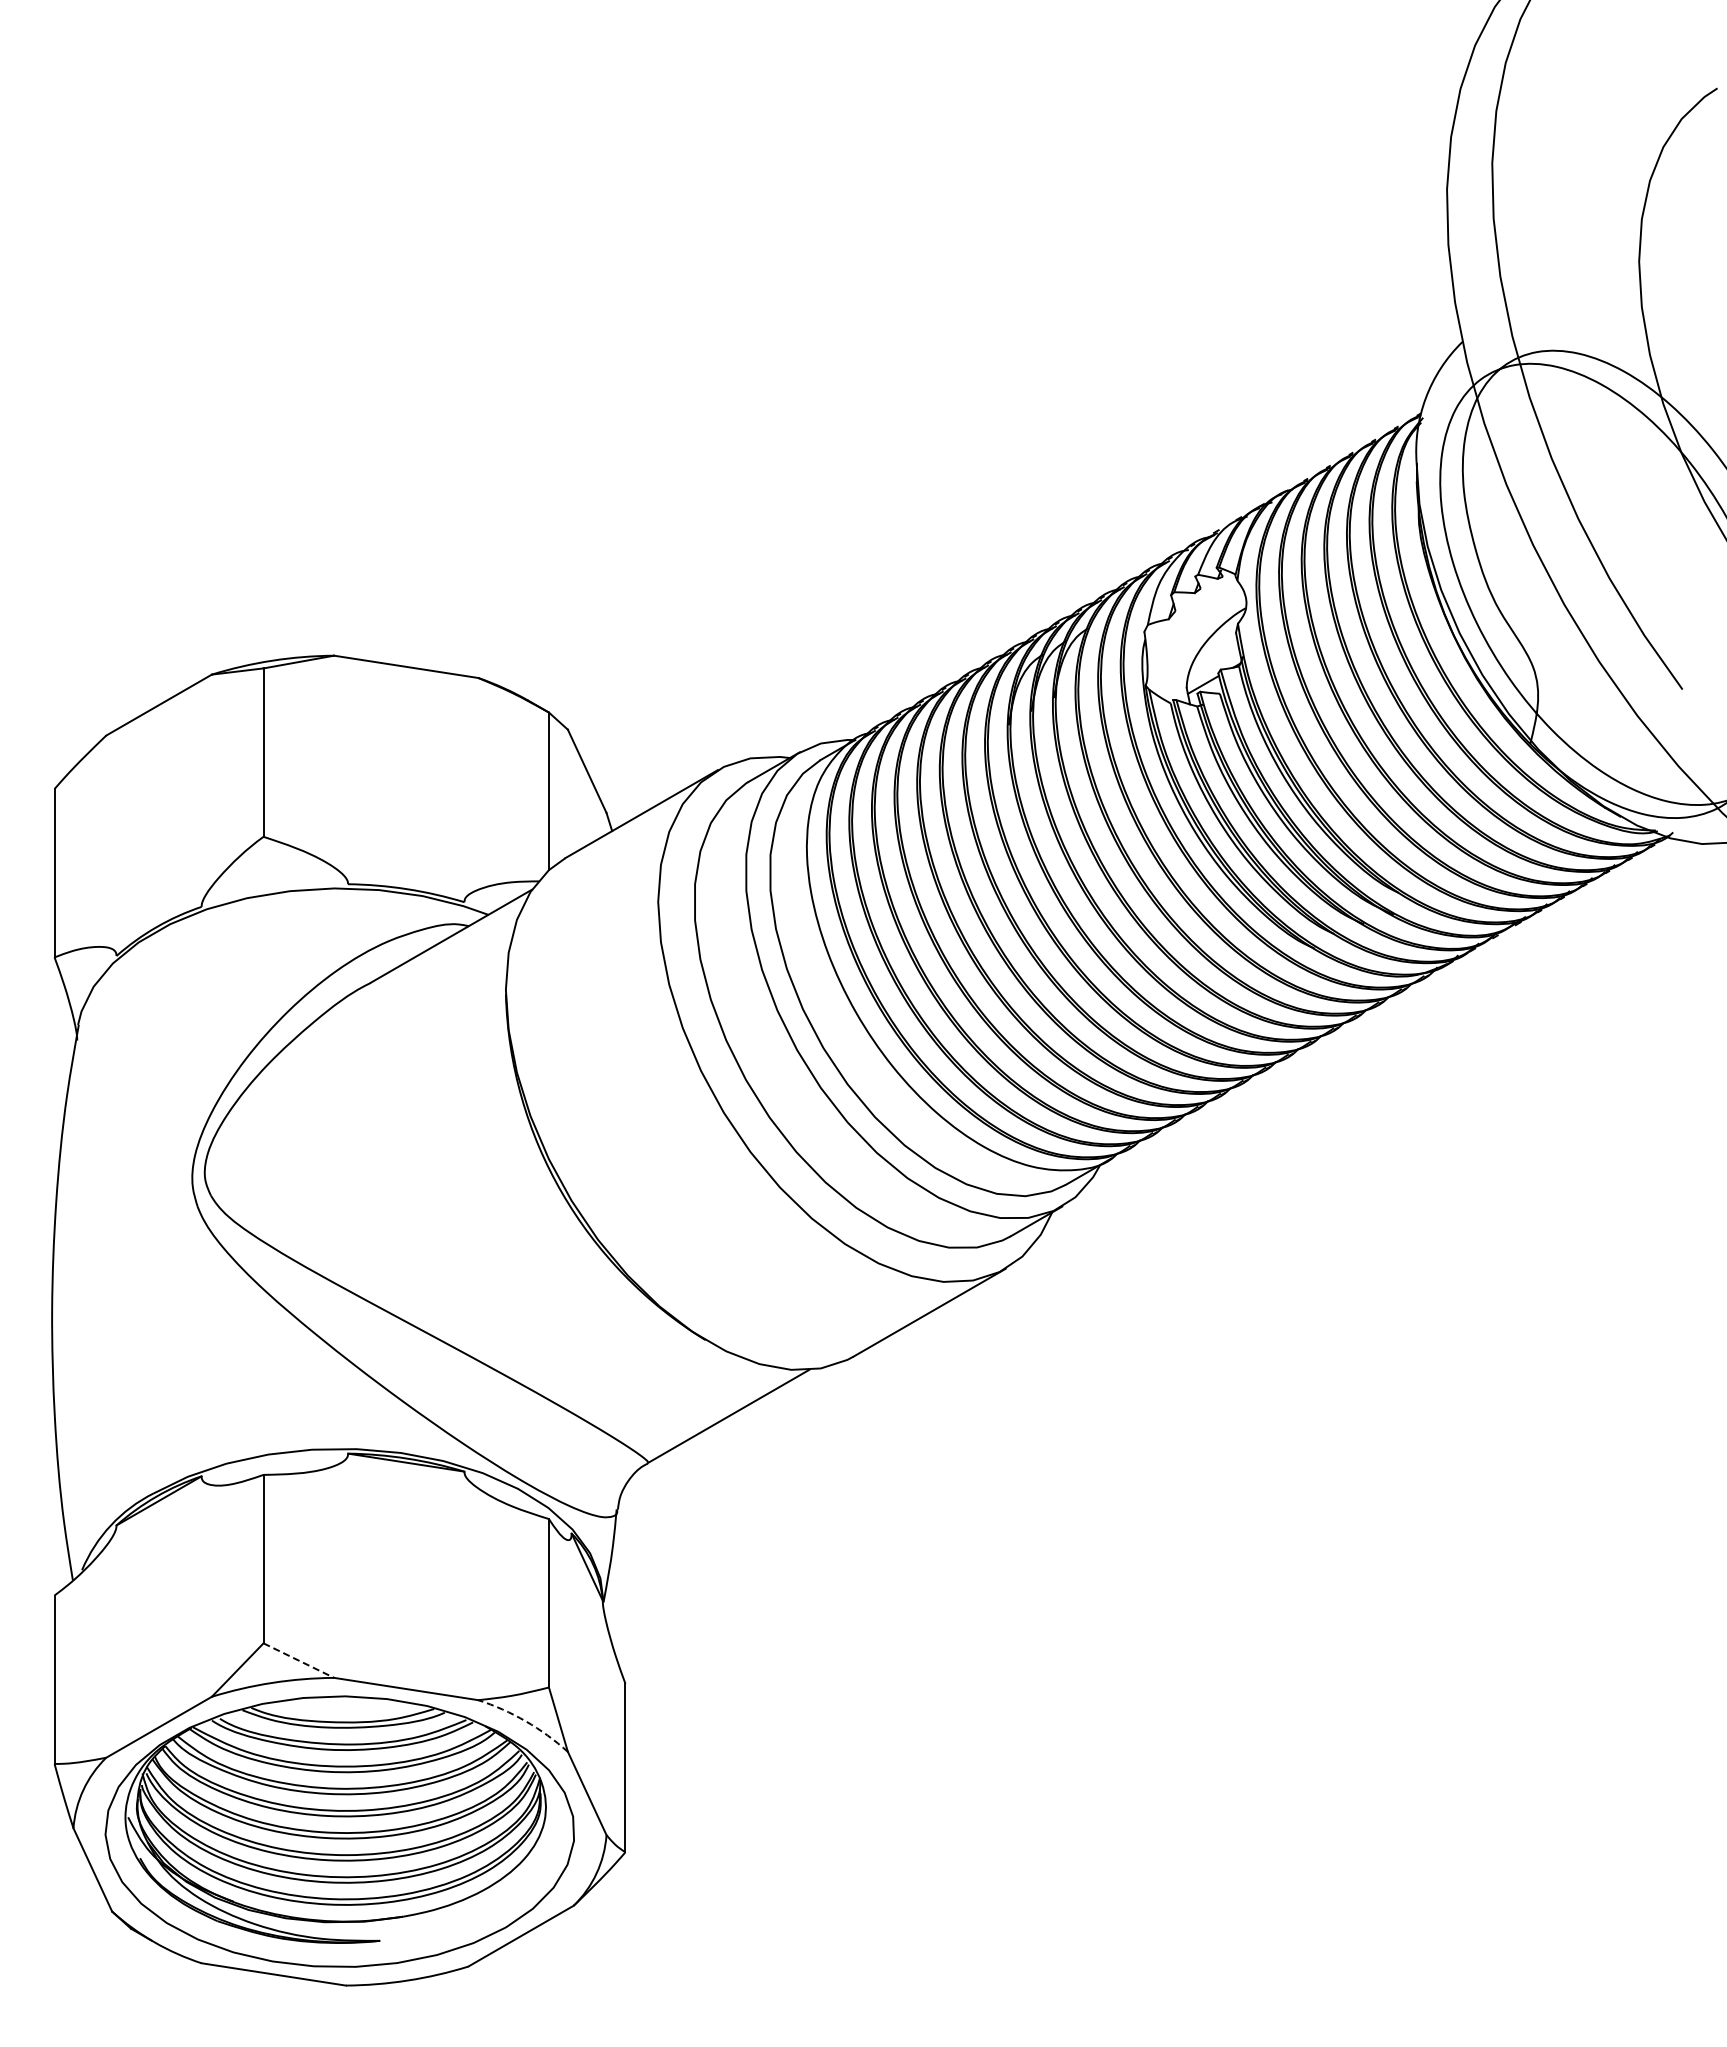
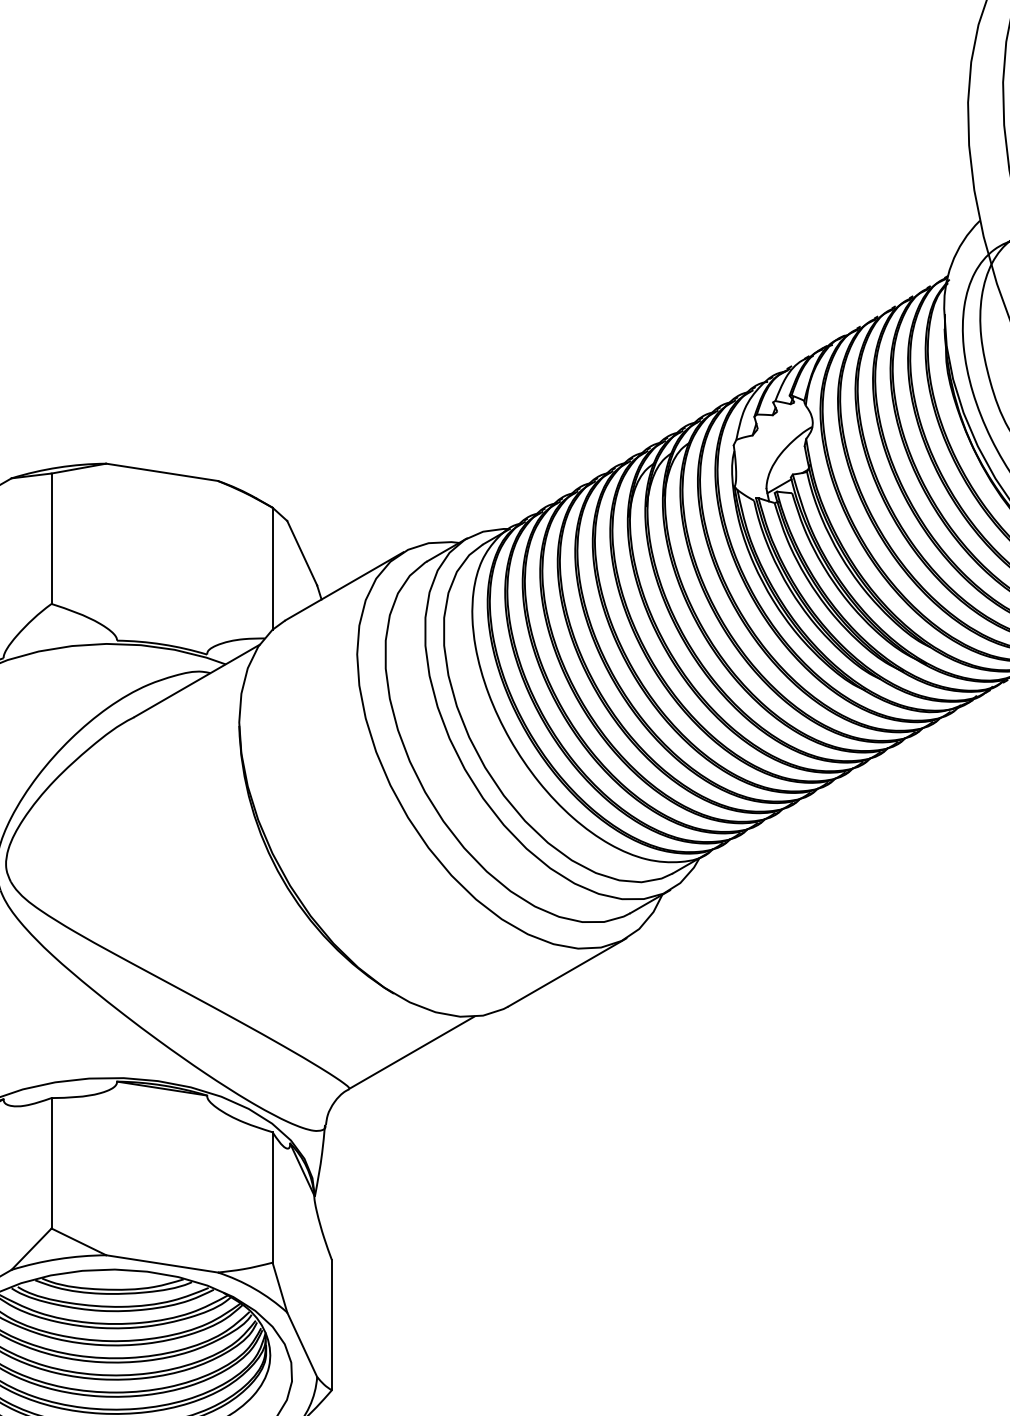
line: (299, 1660) -> (79, 1241), dashed -> solid
arc: (525, 1721) -> (254, 1289), dashed -> solid

